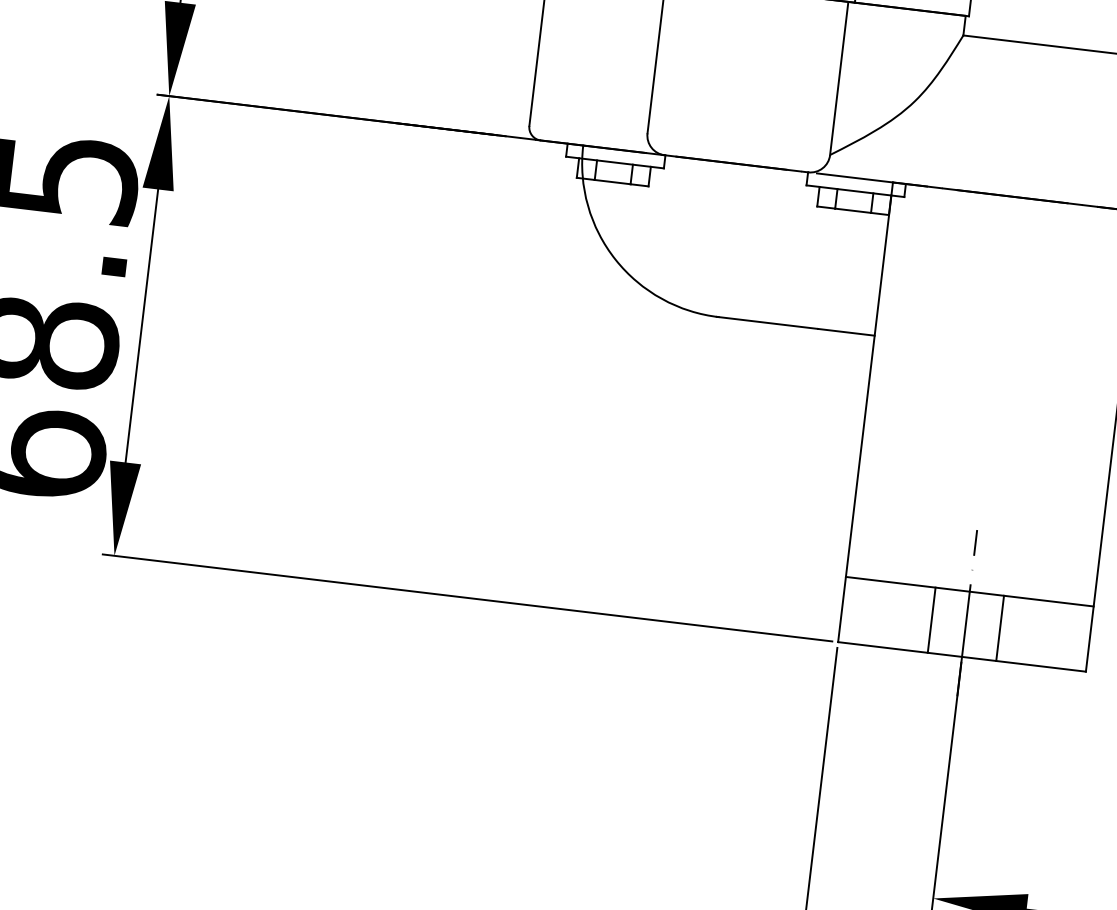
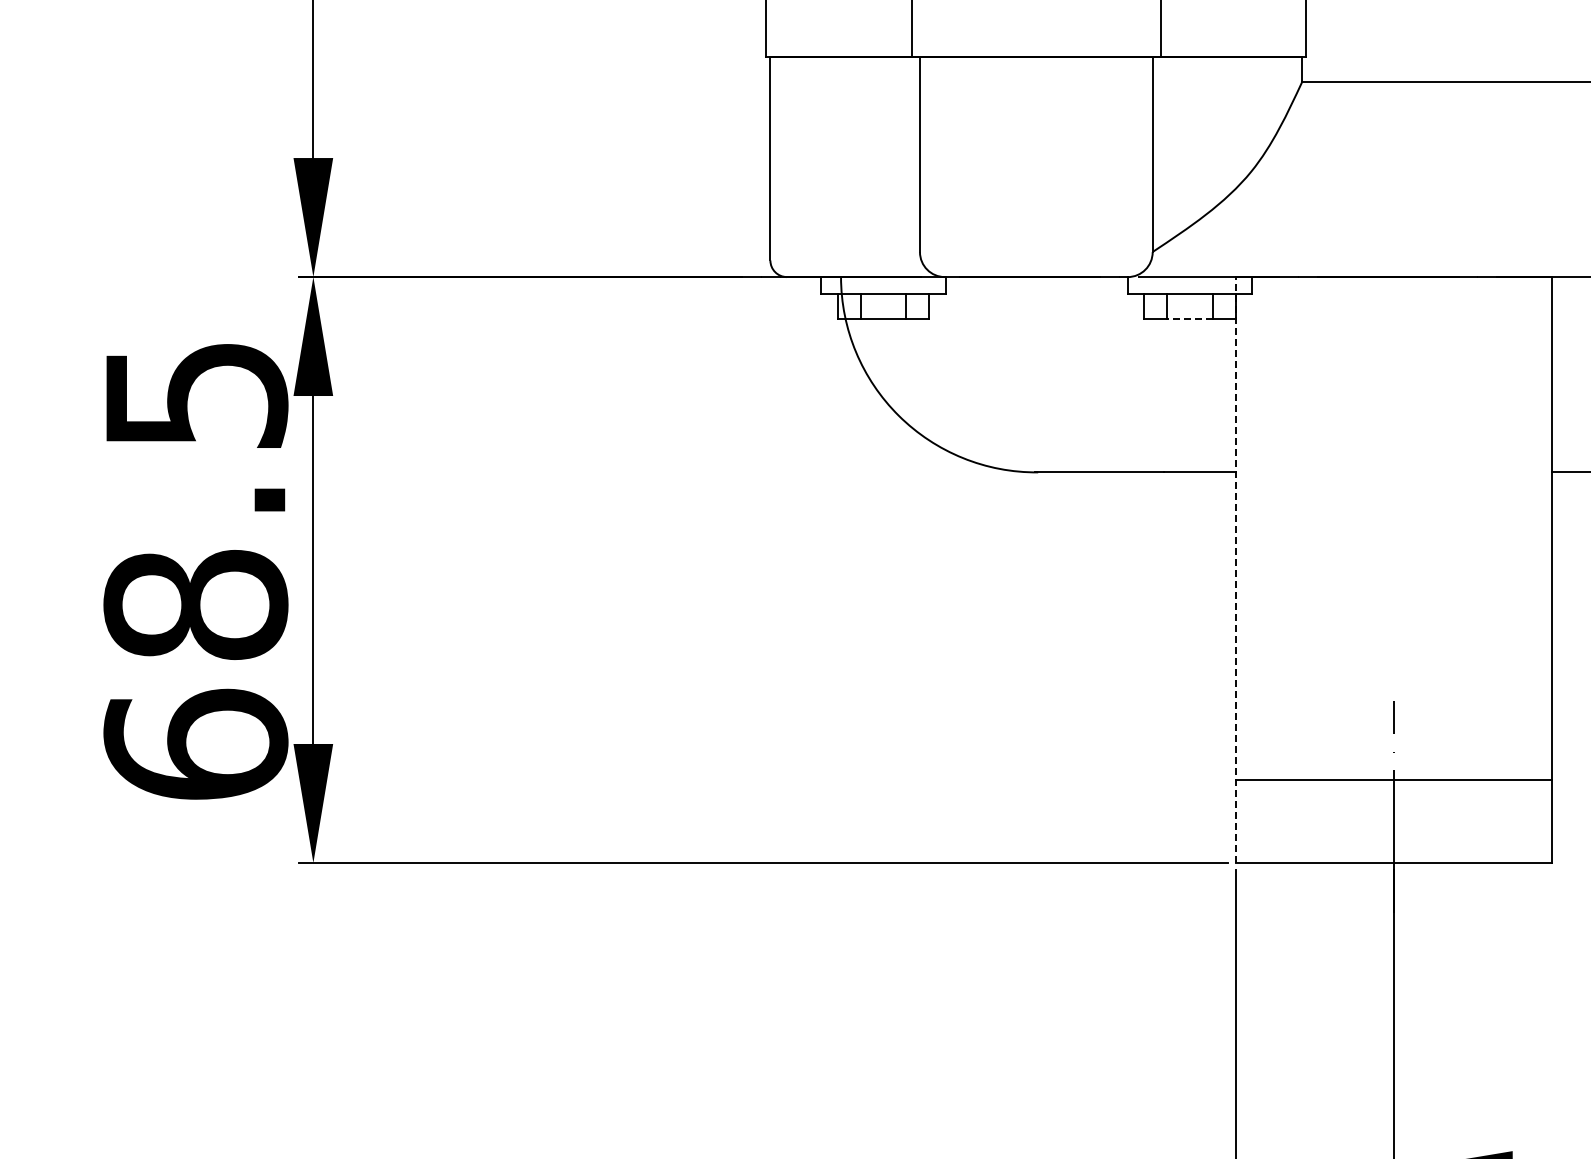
line: (852, 210) -> (1189, 318), solid -> dashed
line: (865, 412) -> (1235, 570), solid -> dashed
line: (932, 620) -> (1350, 821), removed
line: (1000, 628) -> (1437, 821), removed

